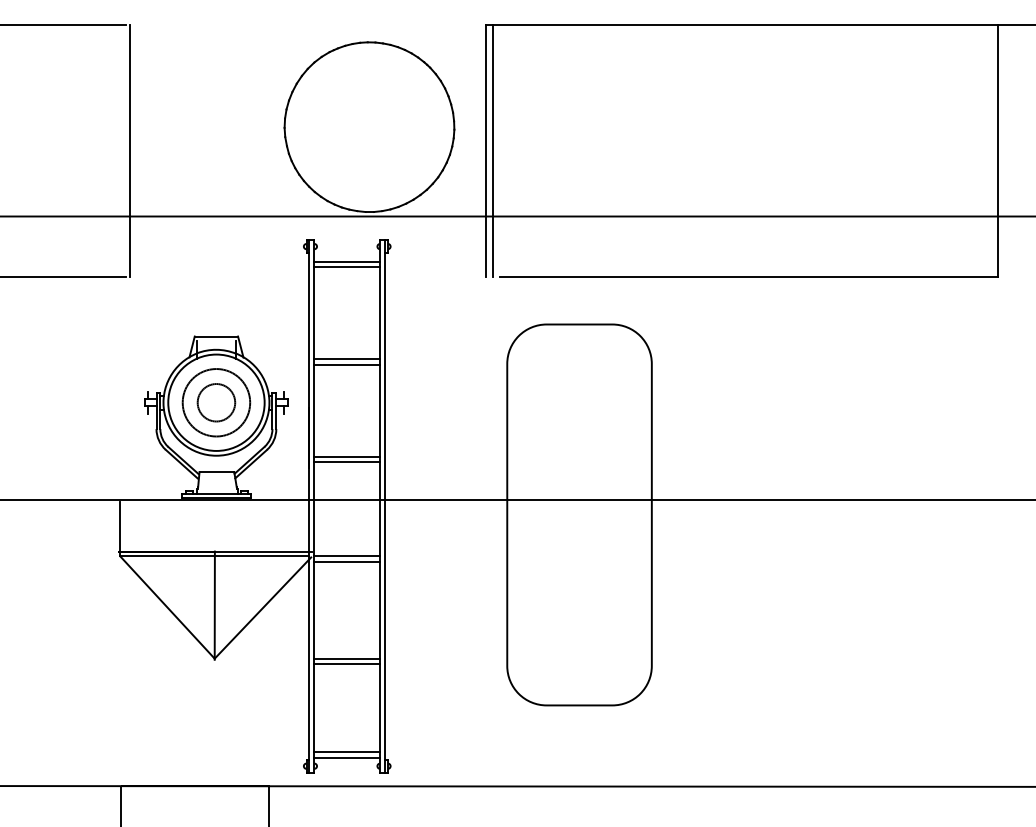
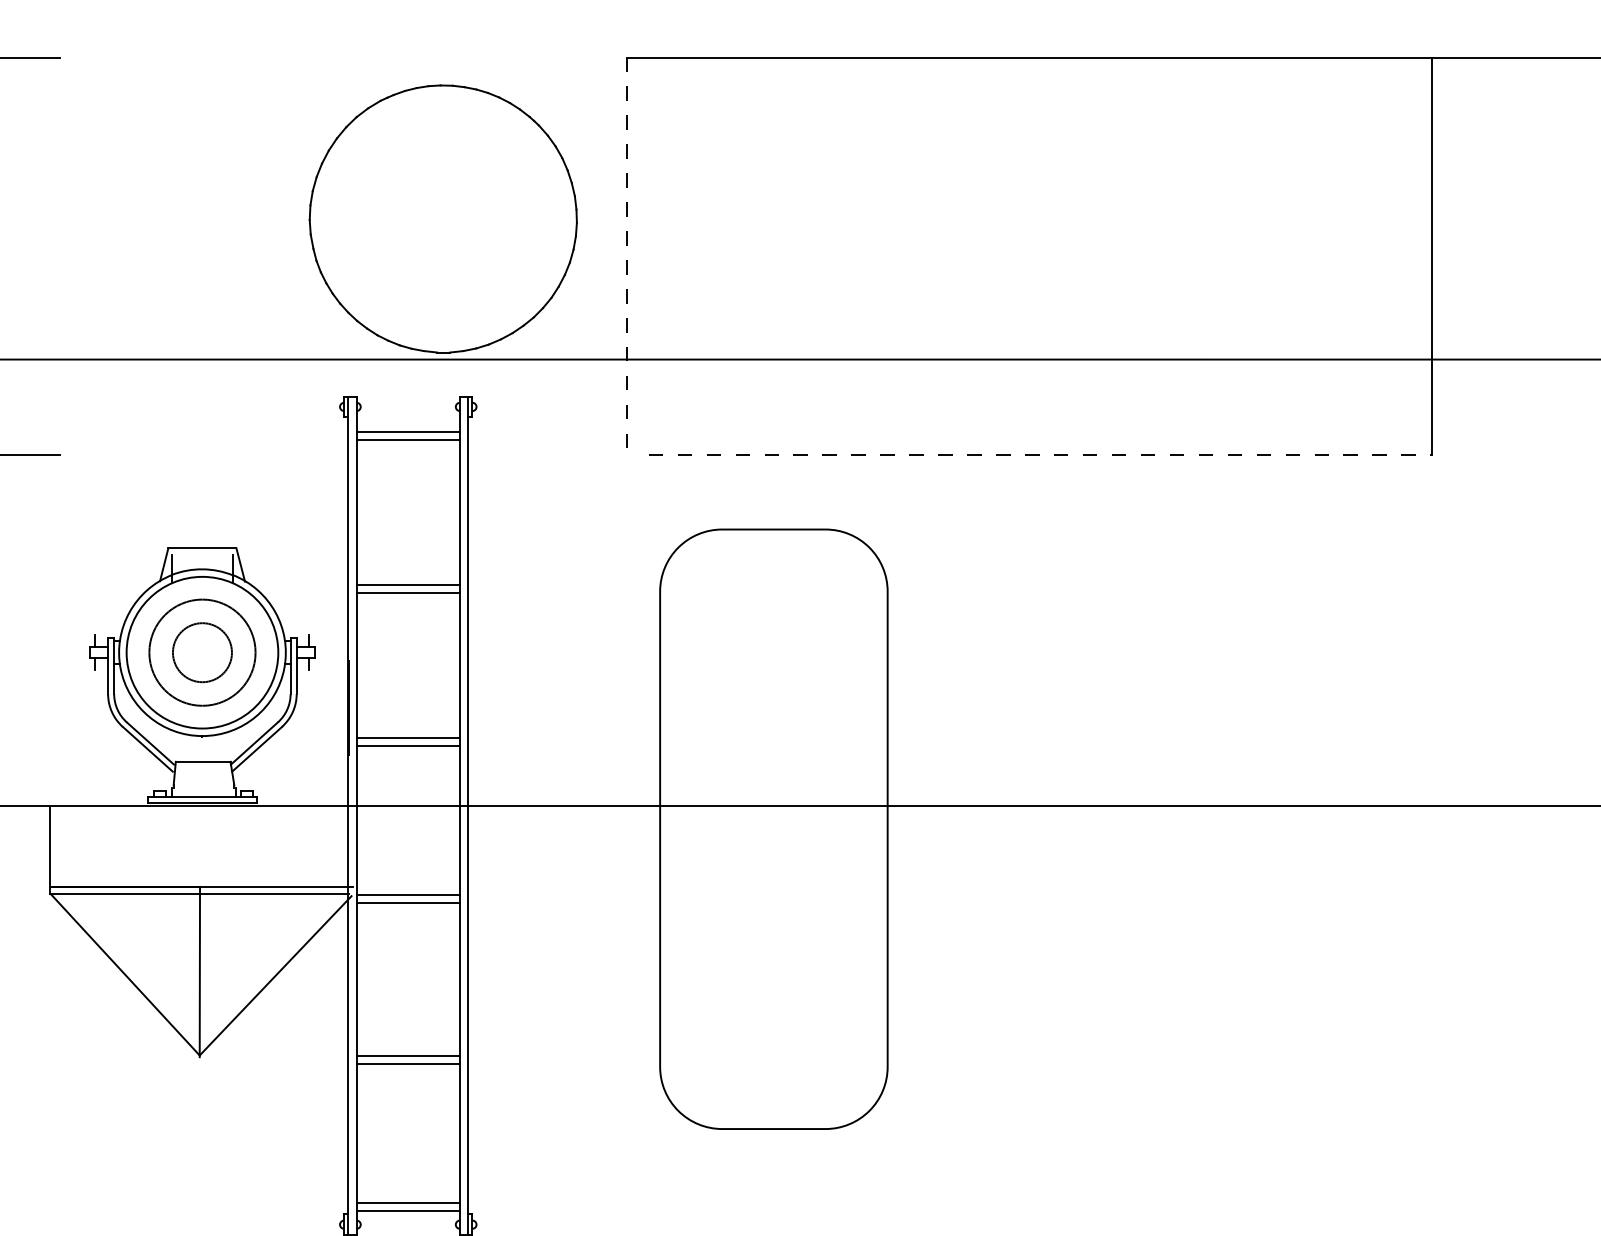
line: (130, 150) -> (67, 255), removed
line: (493, 150) -> (638, 255), removed
line: (486, 151) -> (627, 257), solid -> dashed
line: (748, 277) -> (1039, 455), solid -> dashed

